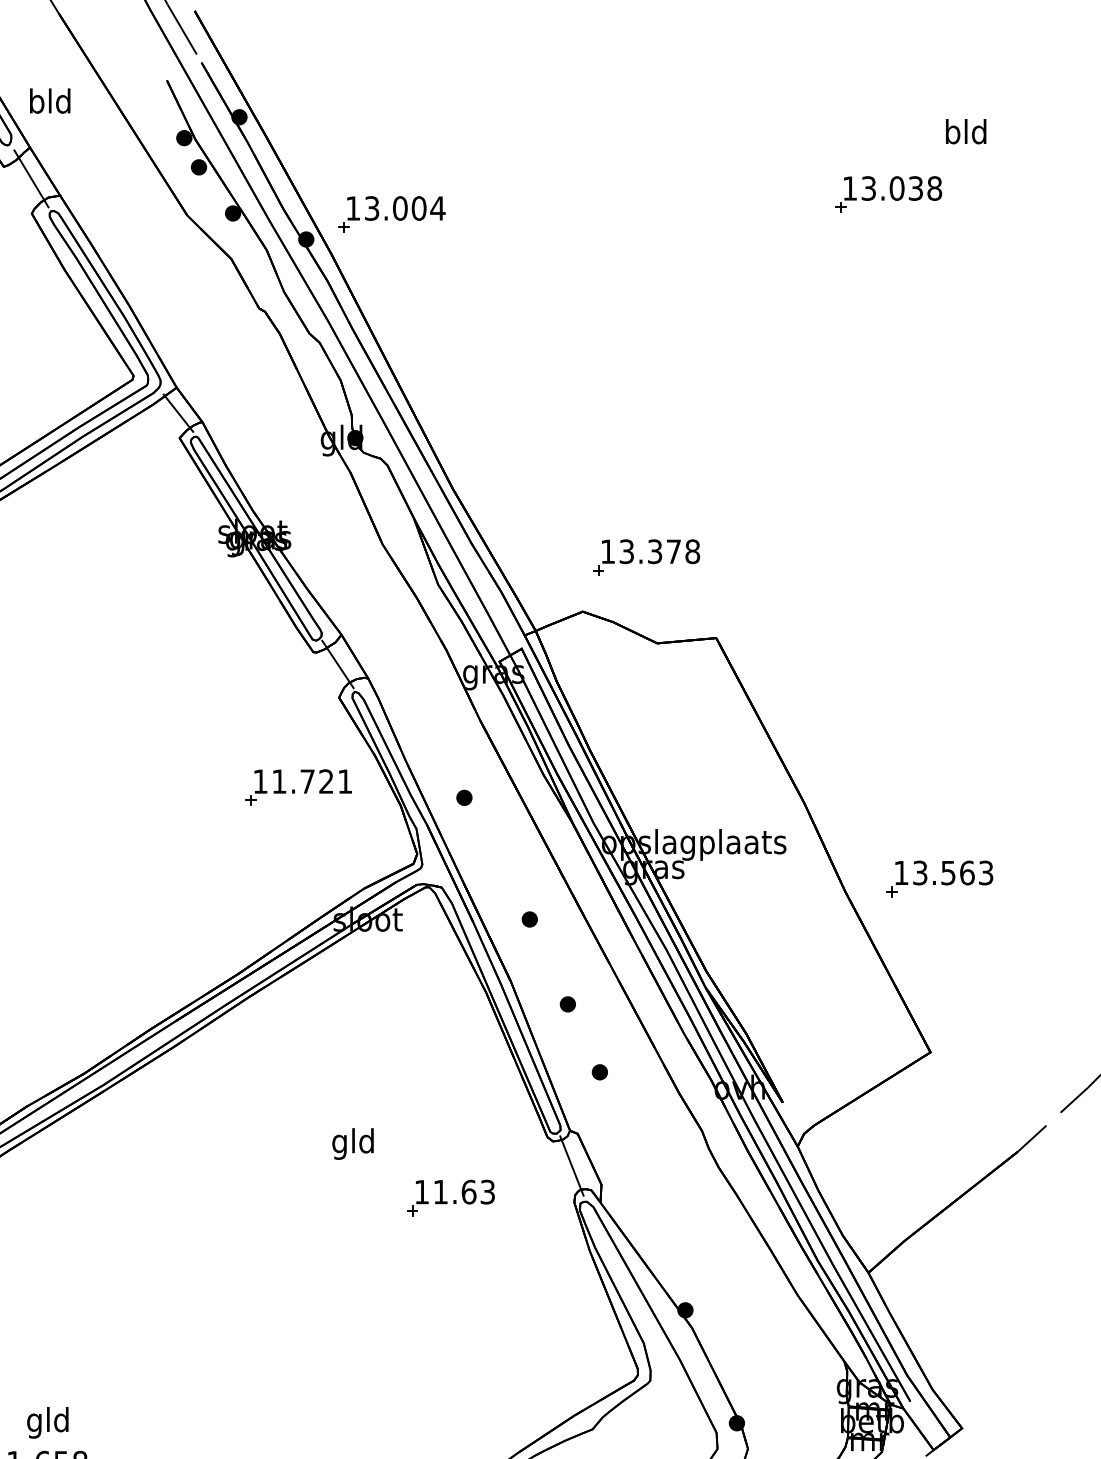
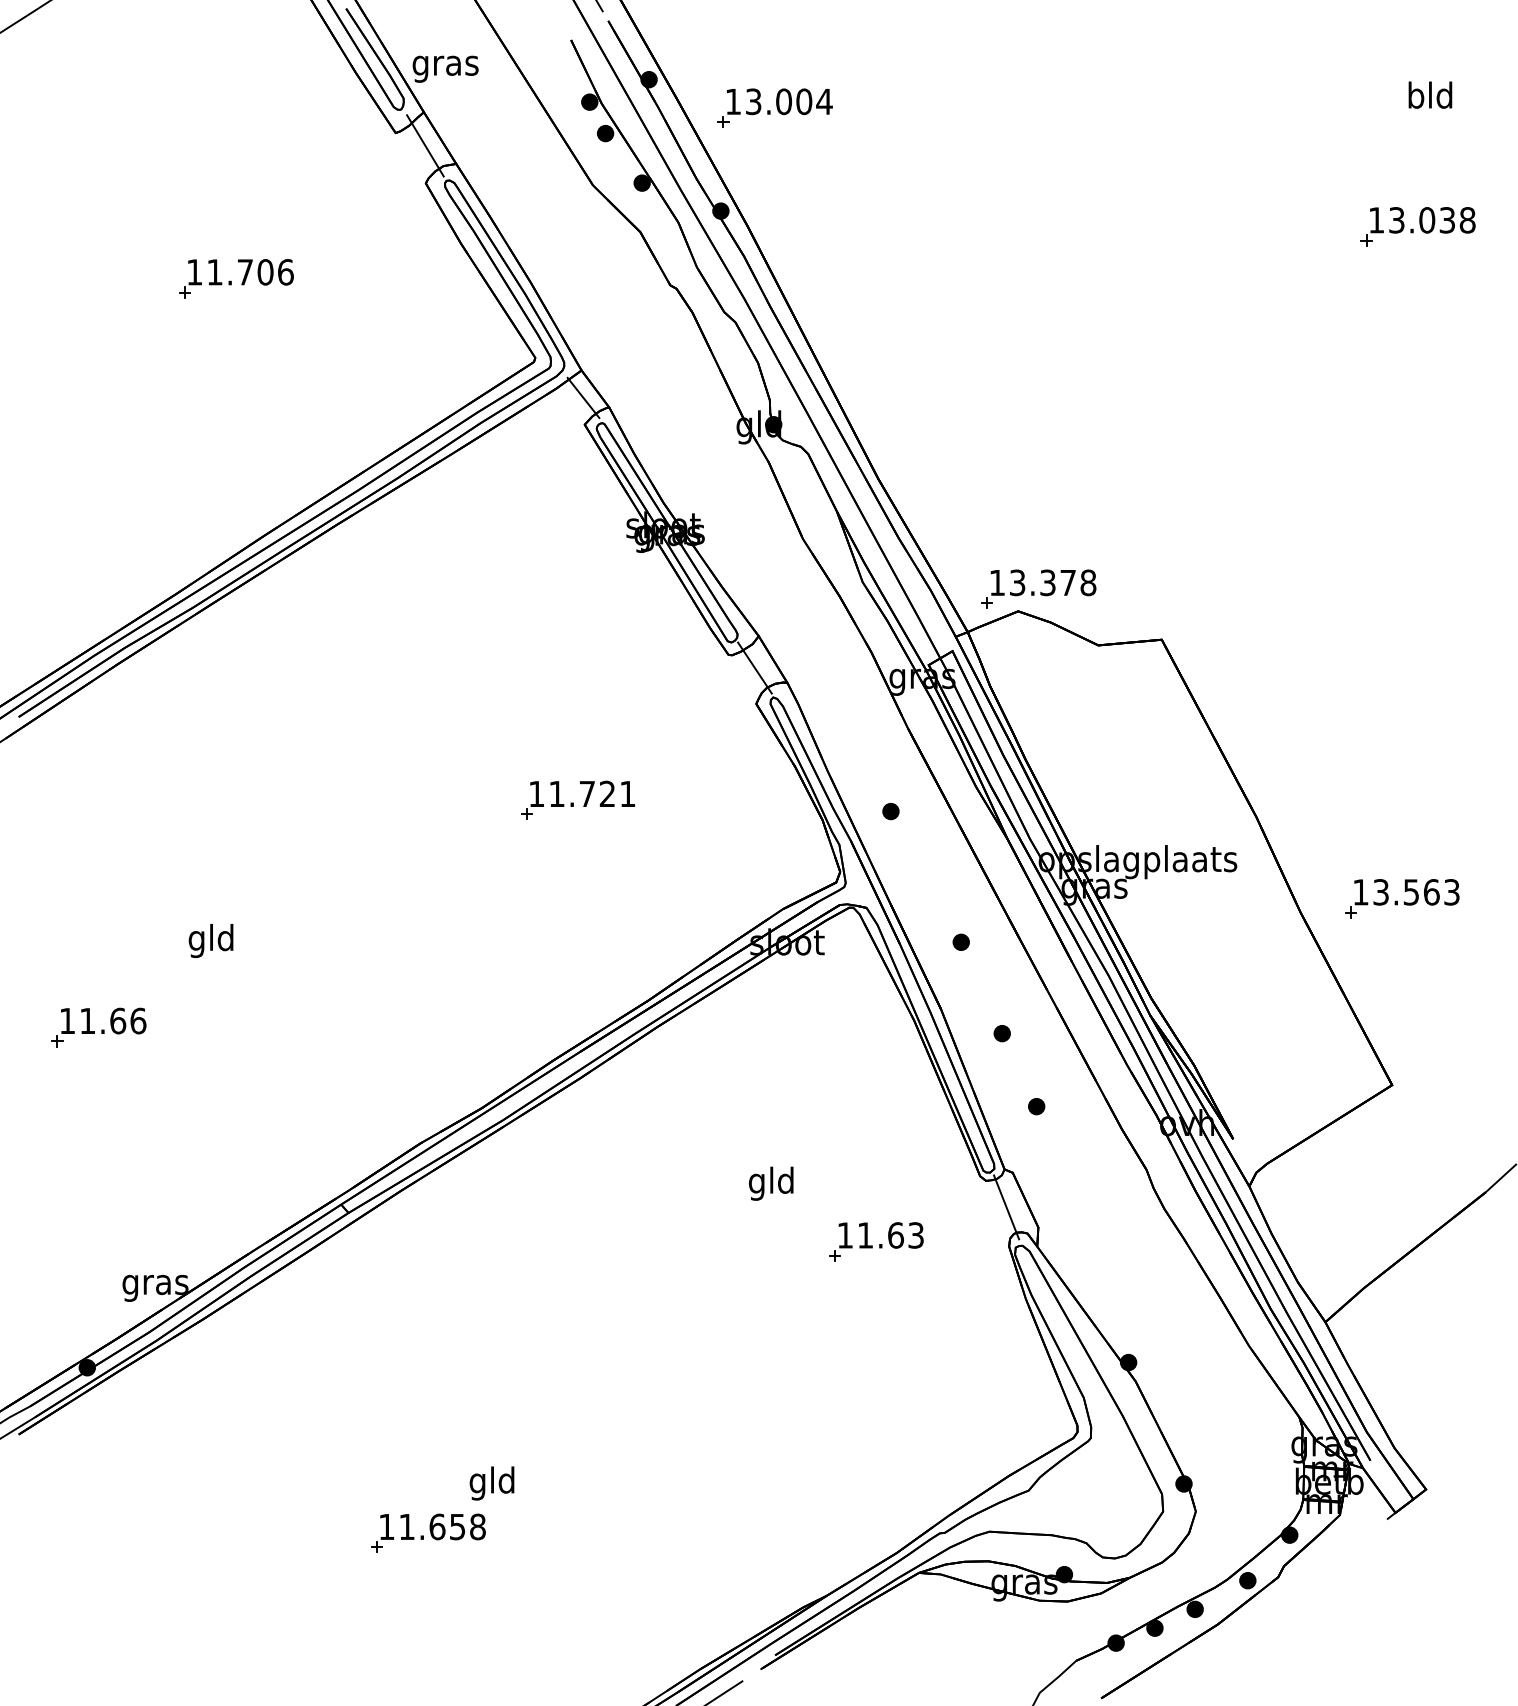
text: (50, 104) -> (445, 65), bld -> gras
part: (888, 194) -> (1417, 226), moved
part: (391, 213) -> (774, 107), moved
part: (646, 556) -> (1038, 588), moved
part: (298, 786) -> (577, 799), moved
text: (47, 1422) -> (491, 1483), moved

